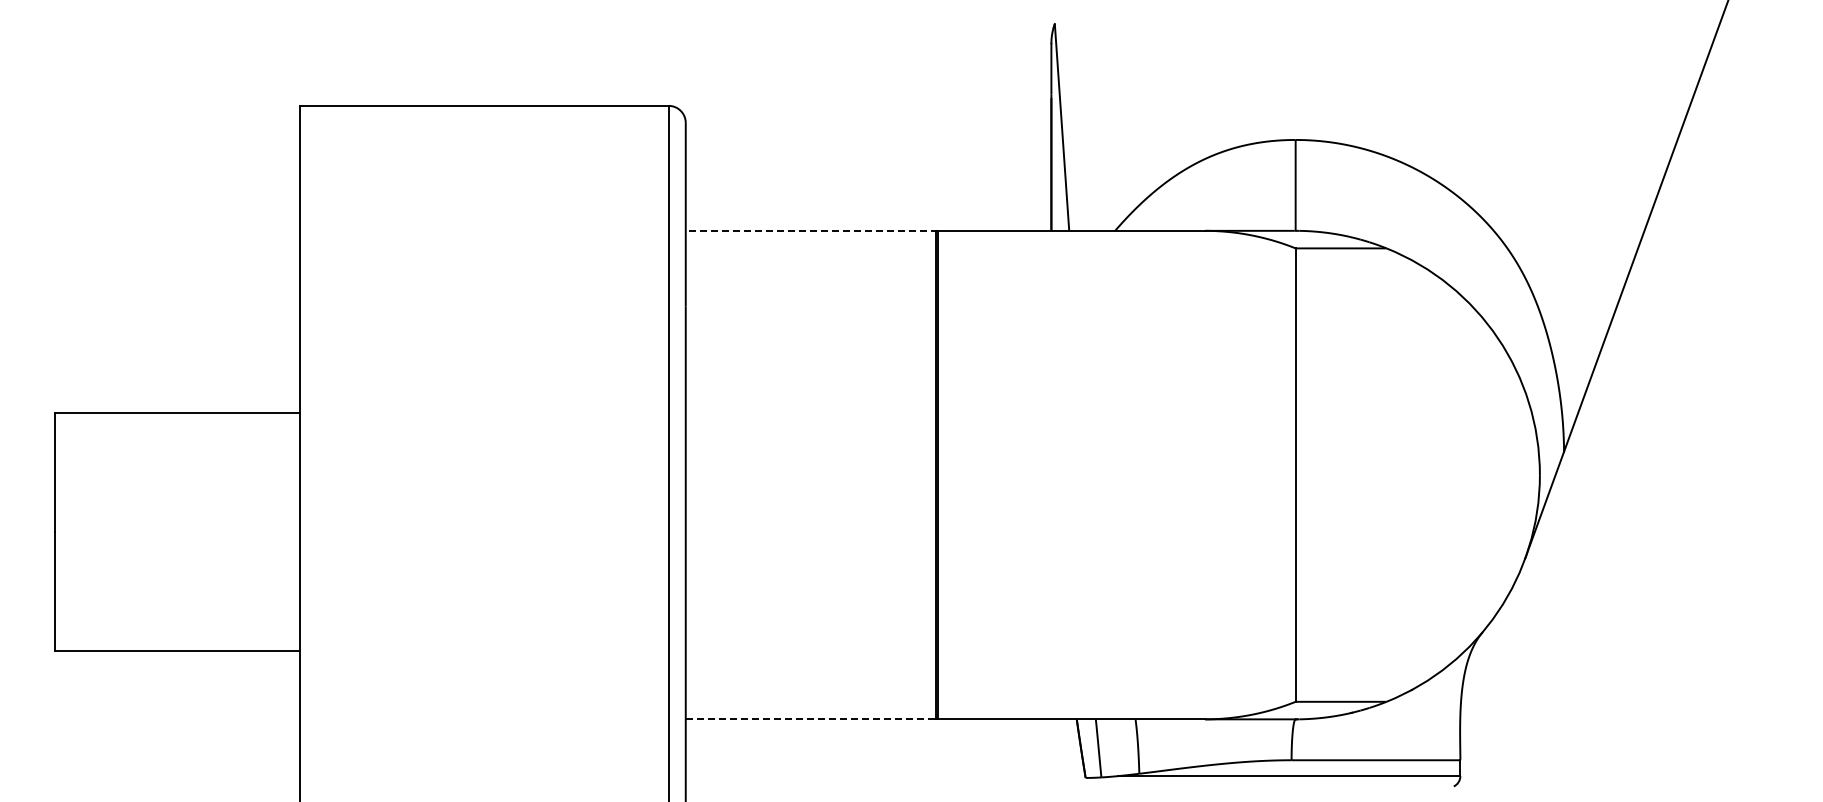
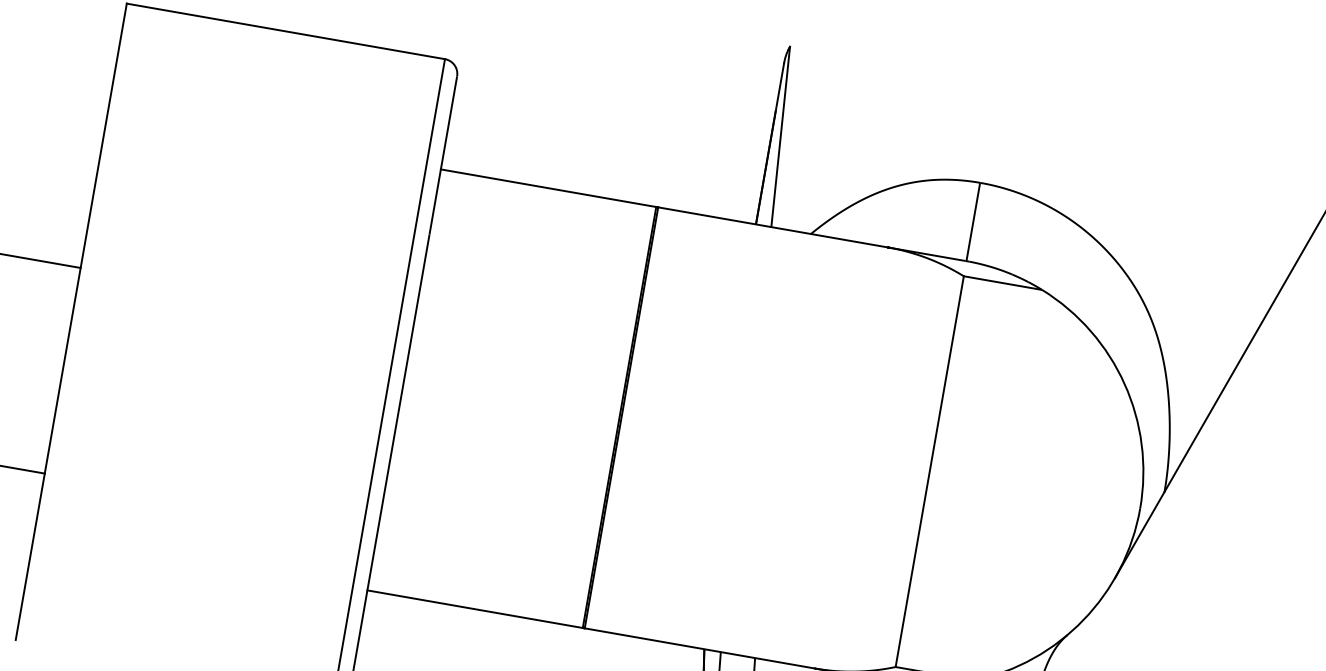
line: (811, 230) -> (549, 188), dashed -> solid
line: (812, 719) -> (476, 609), dashed -> solid

